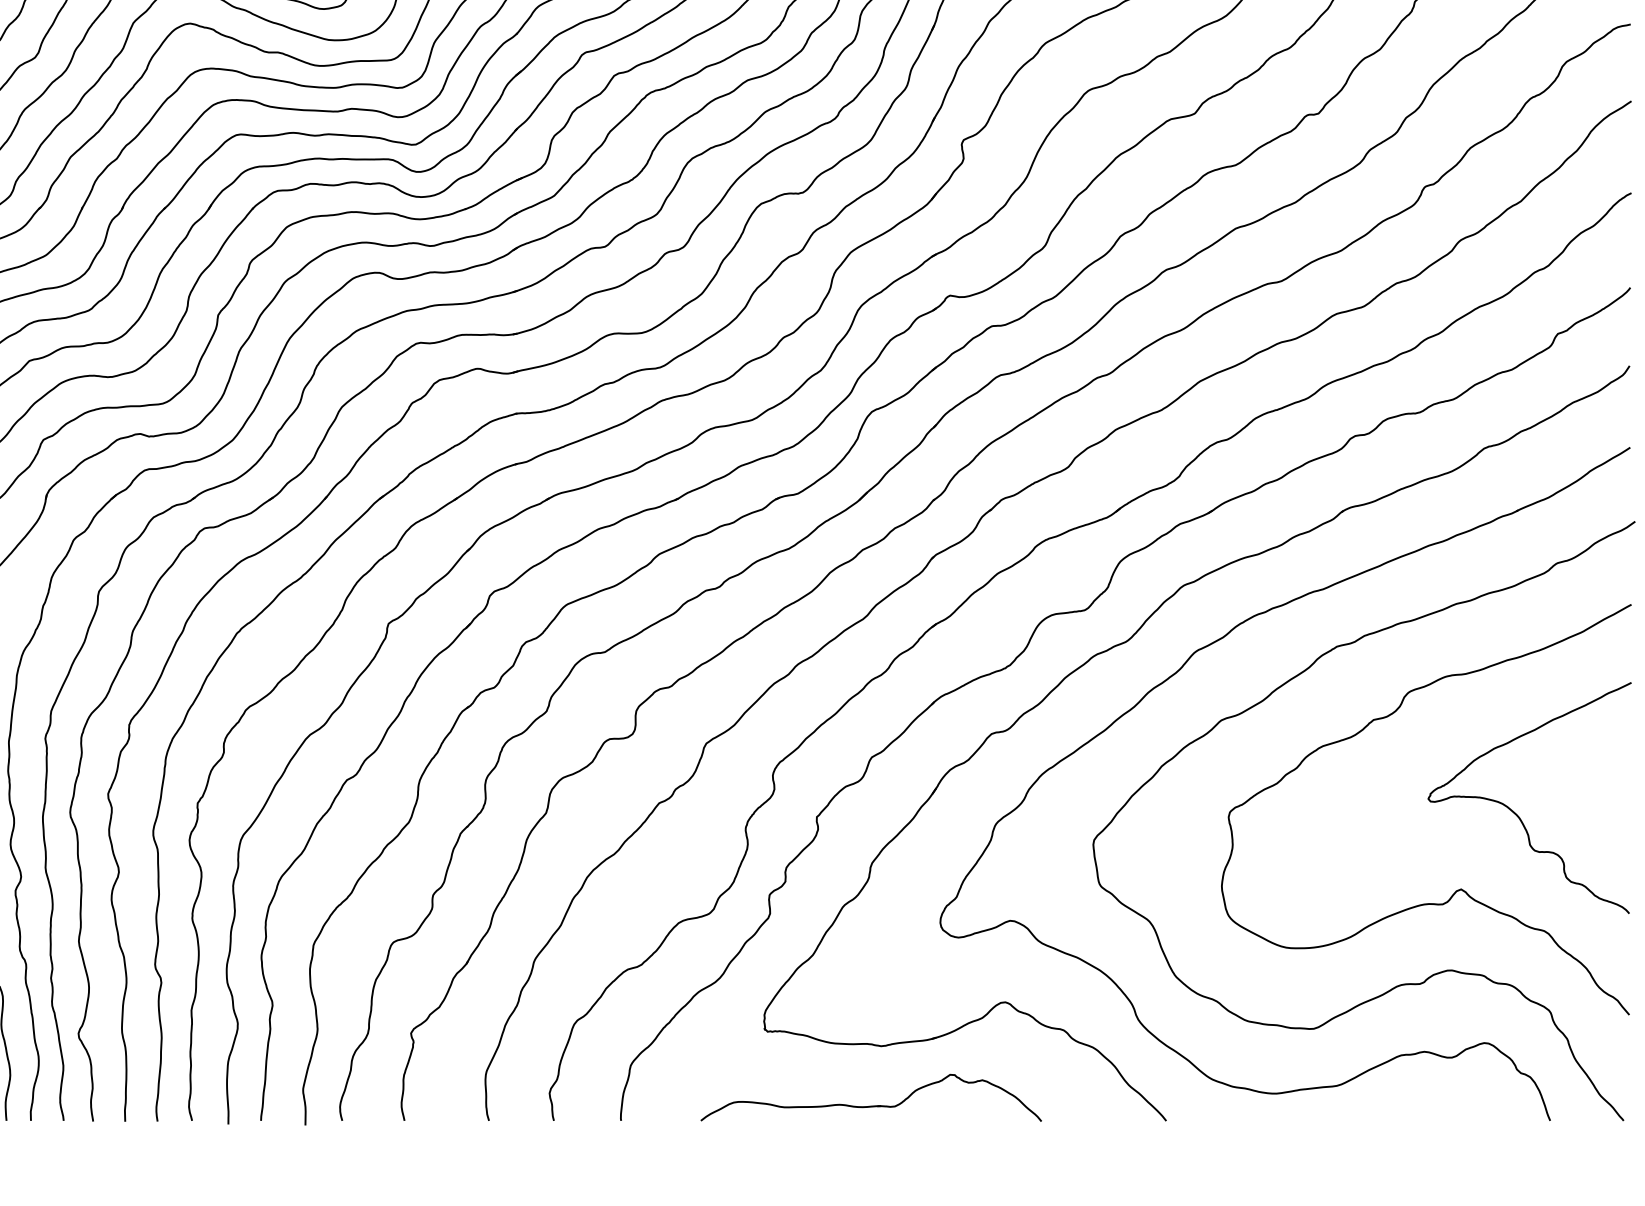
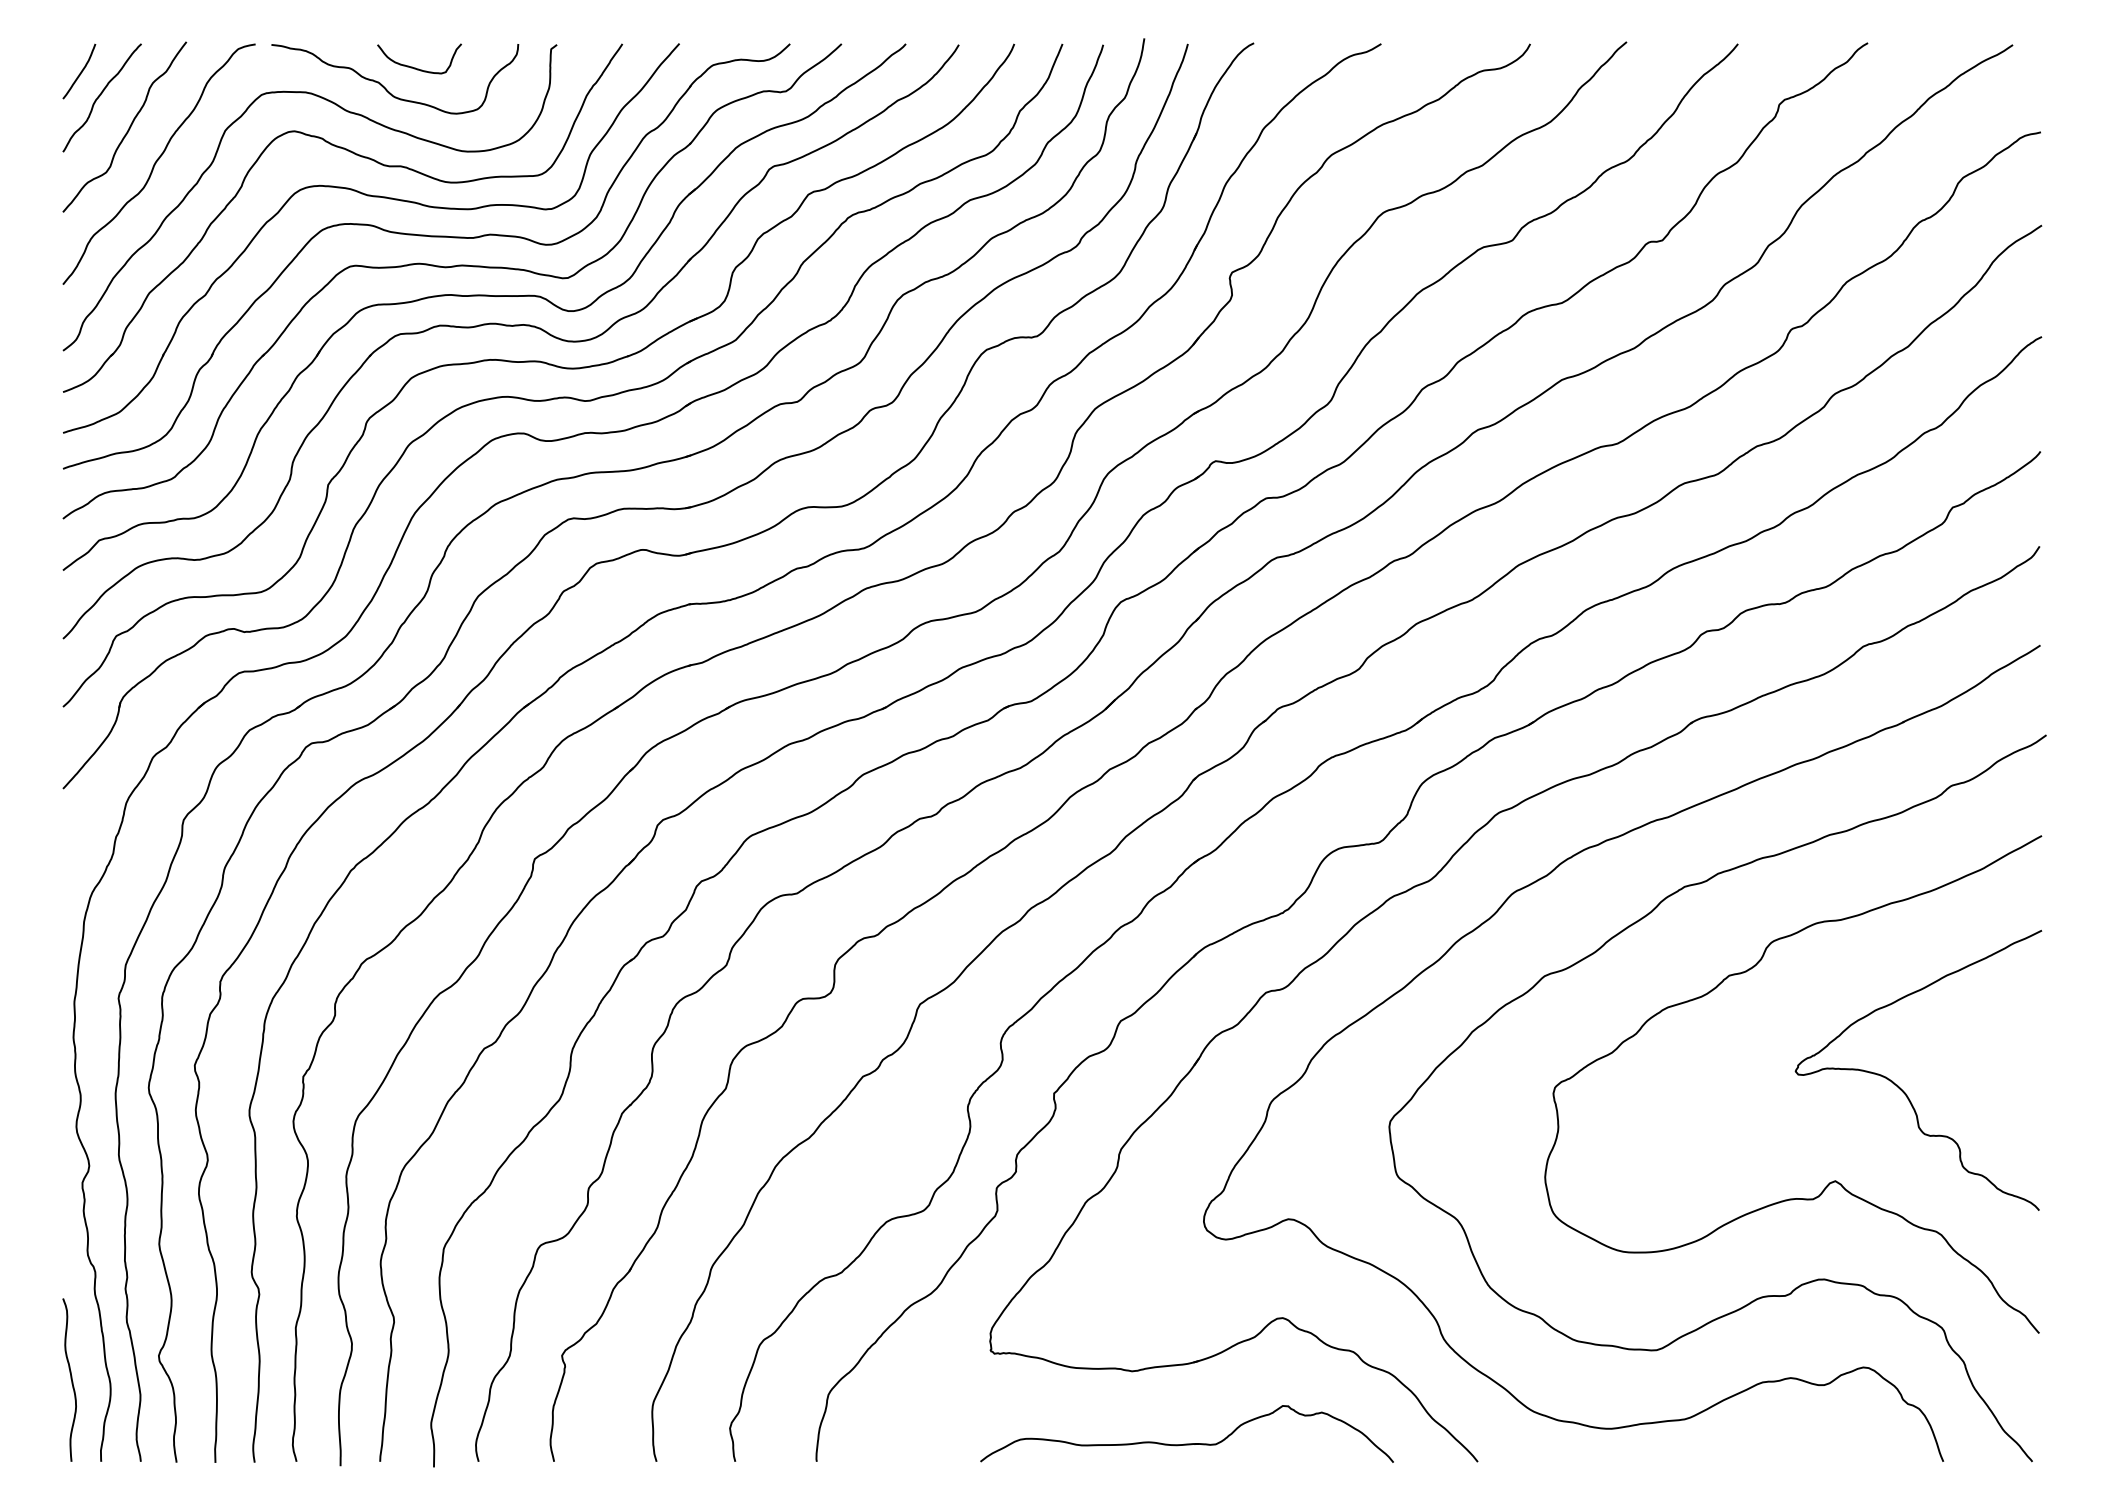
part: (870, 1105) -> (1186, 1443), moved

